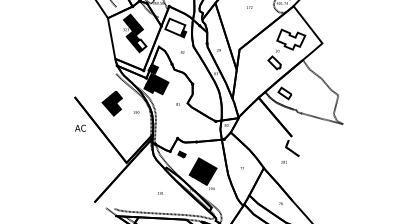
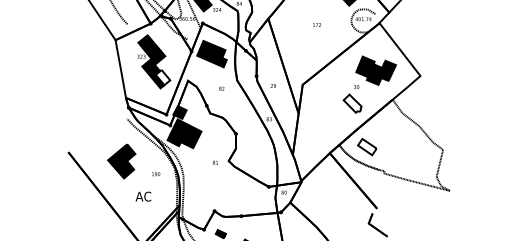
fill: (175, 26) -> (211, 51), added
fill: (291, 39) -> (376, 70), added
text: (80, 127) -> (143, 195), moved

